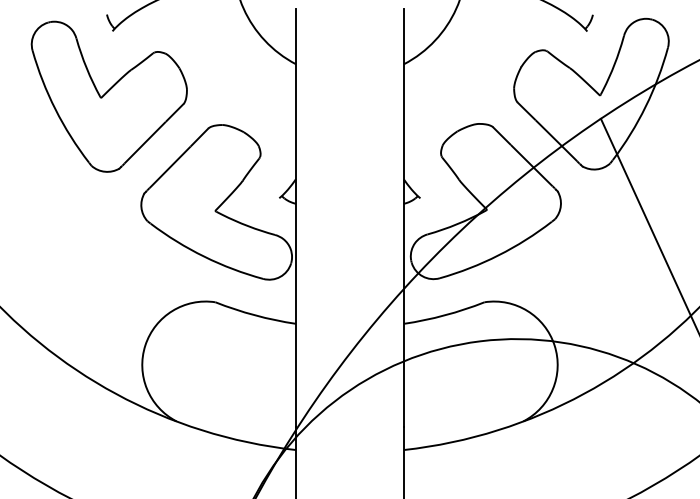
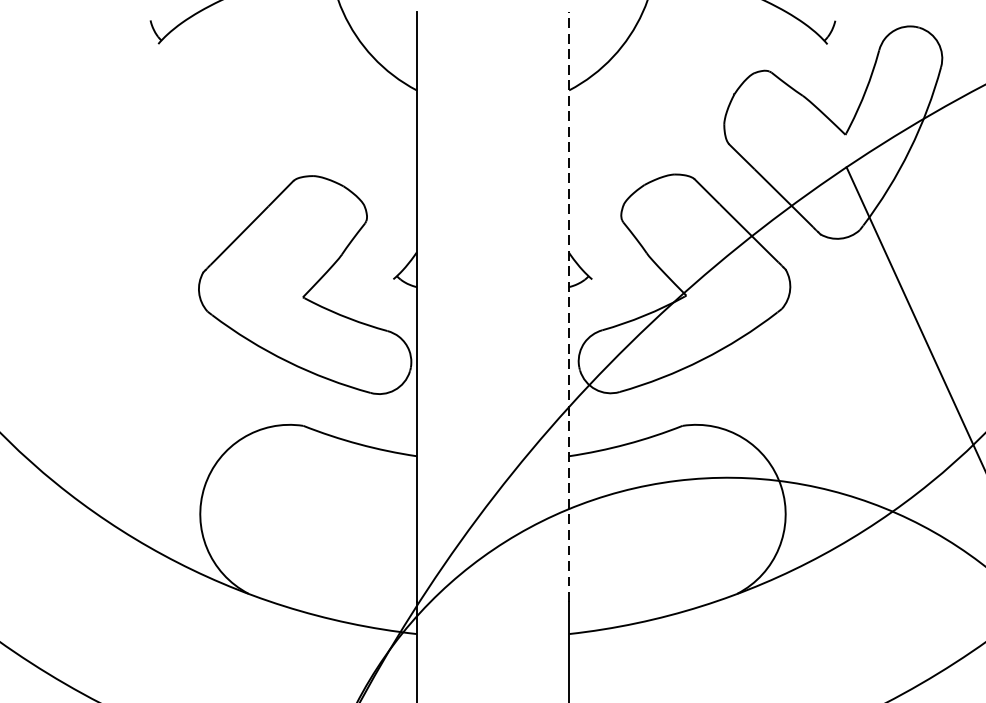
part: (108, 96) -> (152, 135), removed
line: (404, 217) -> (569, 306), solid -> dashed

